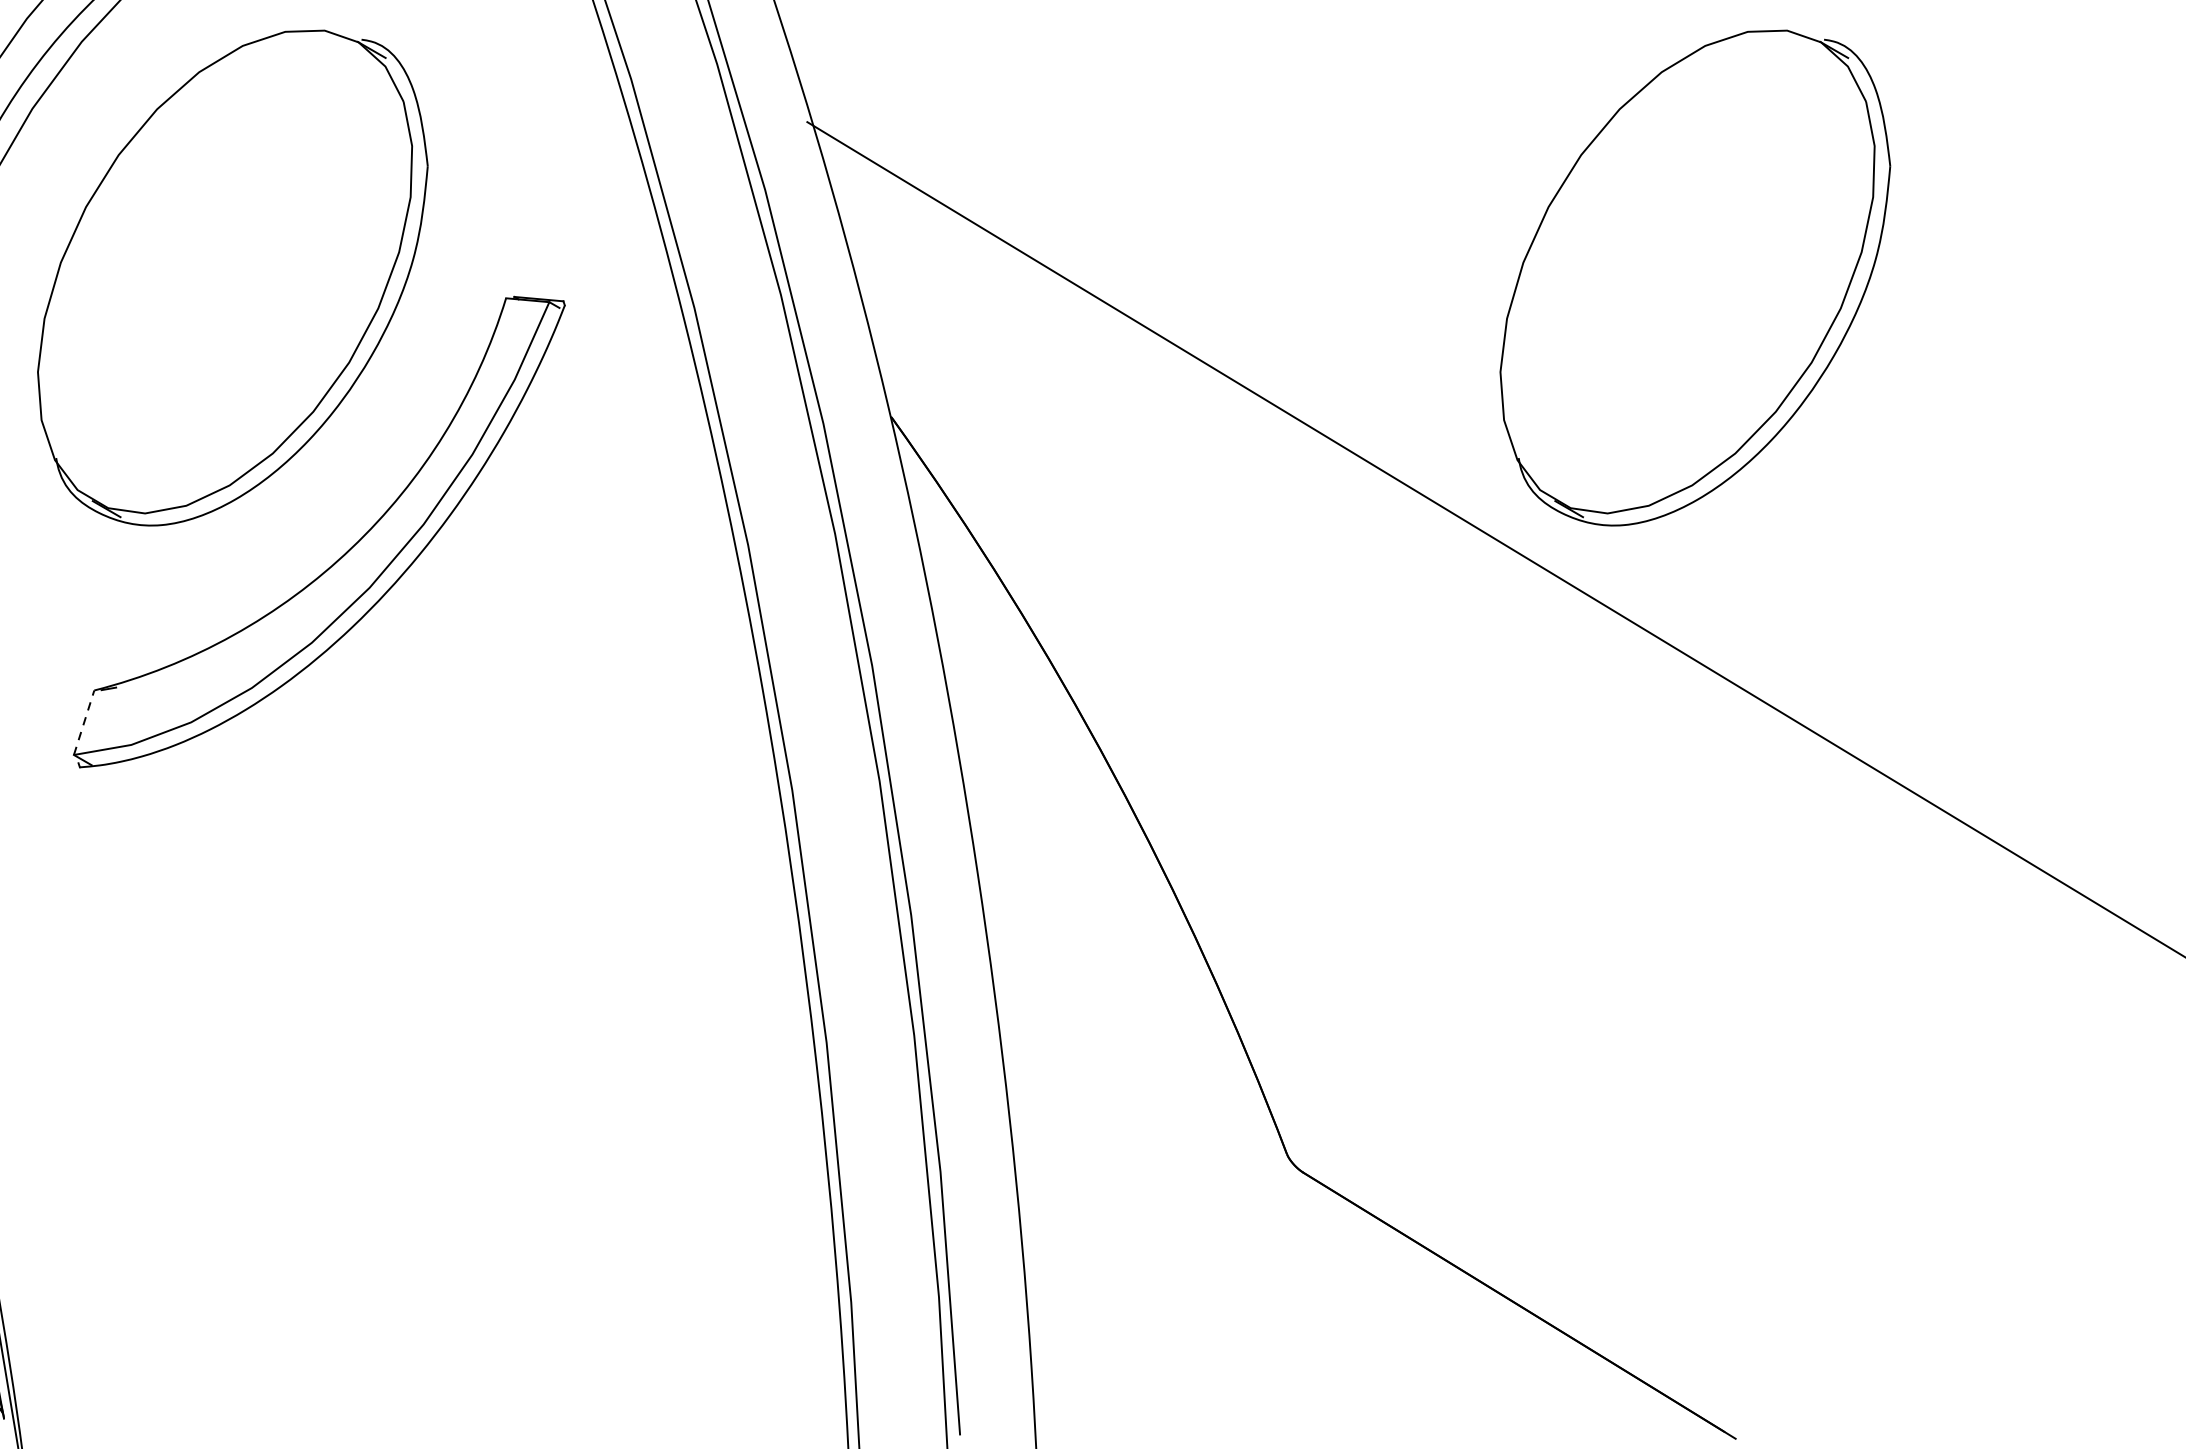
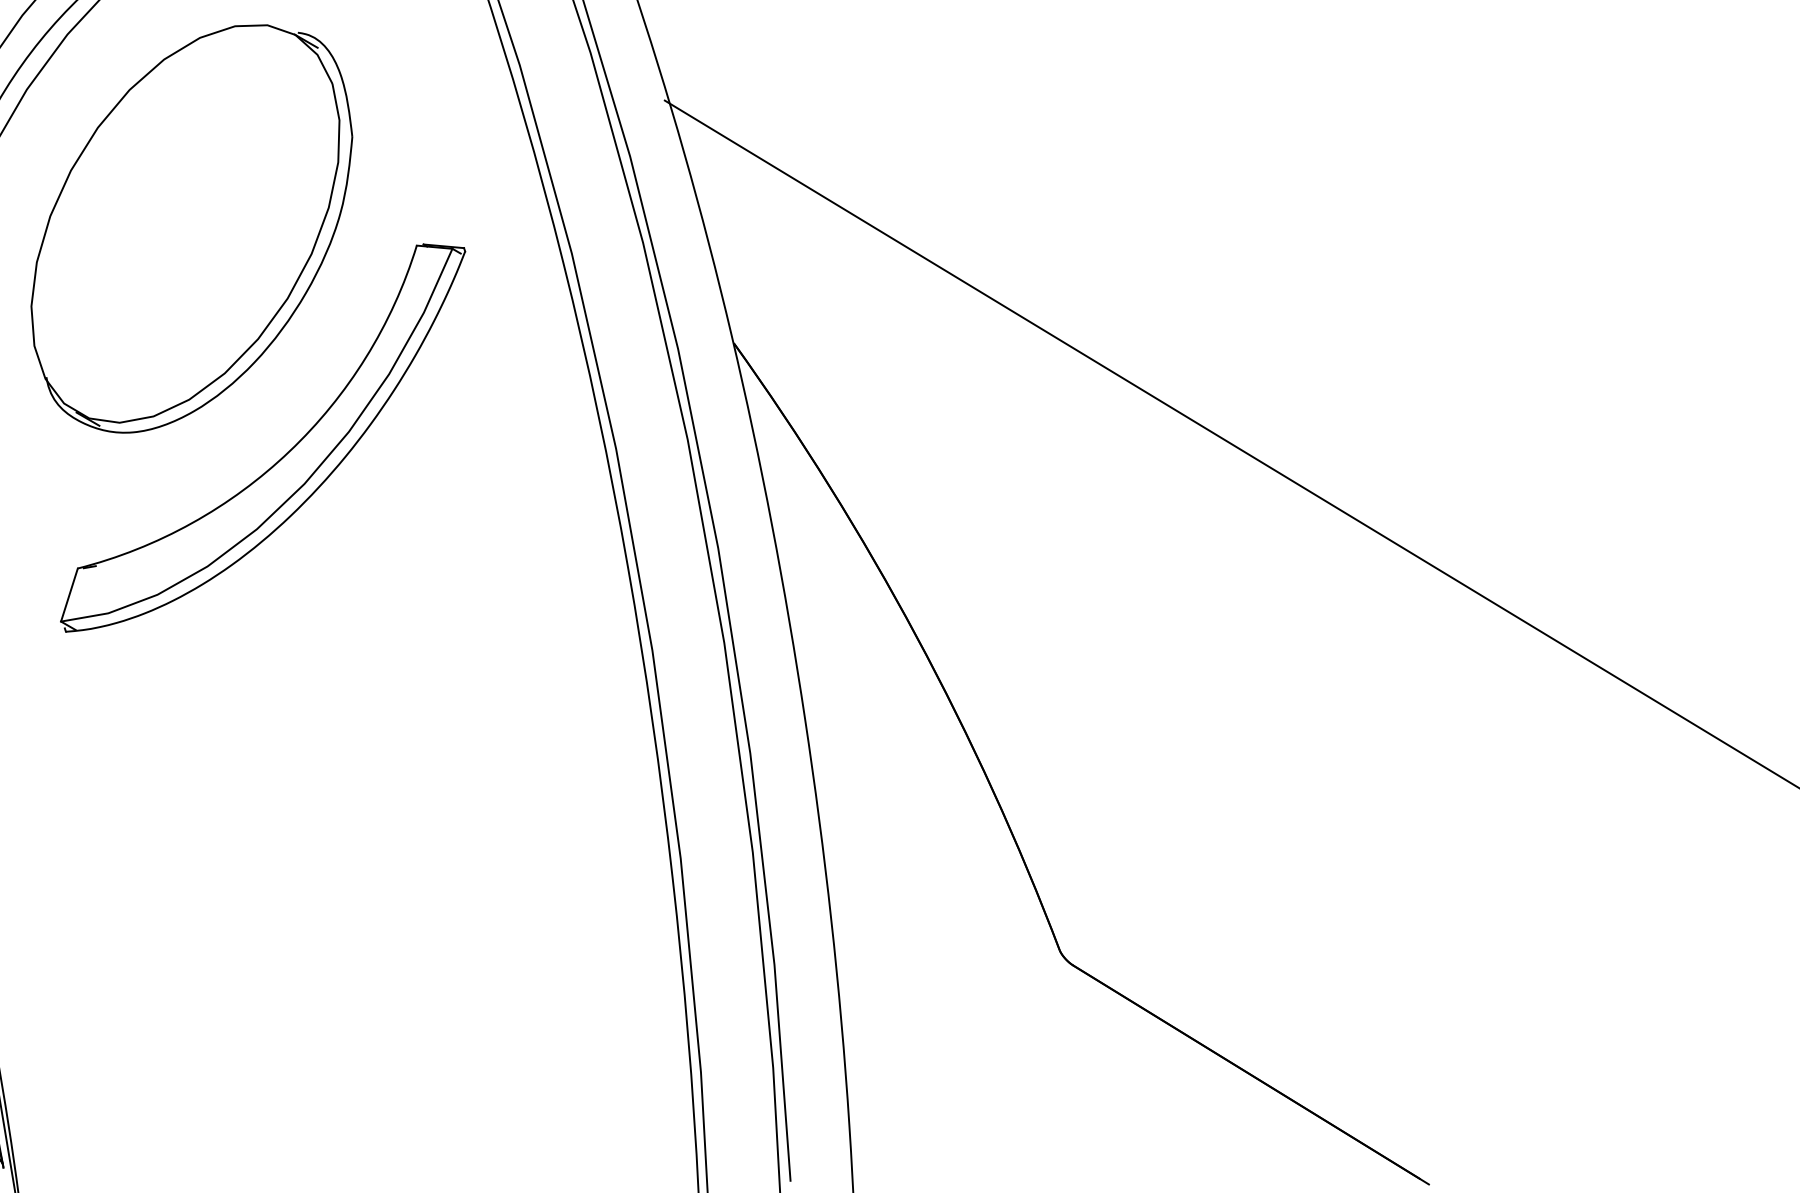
part: (1694, 277) -> (1395, 228), removed
line: (84, 723) -> (69, 595), dashed -> solid

